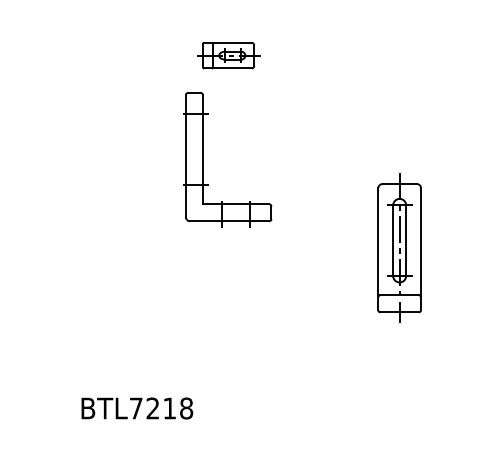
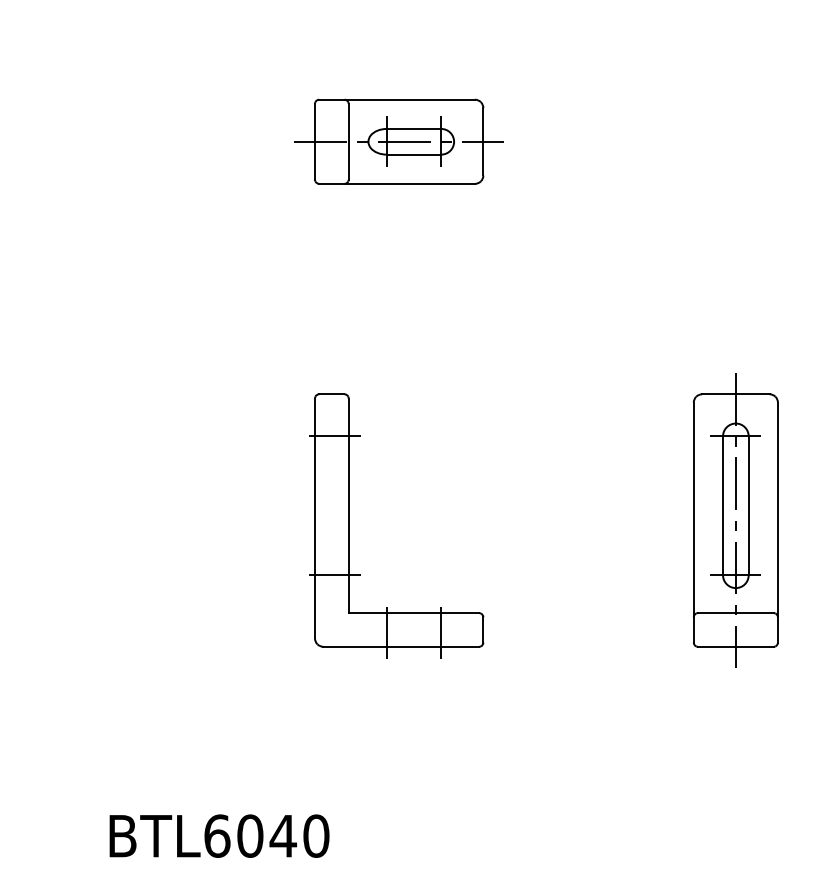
part: (228, 55) -> (398, 141), size x1.67
part: (203, 159) -> (349, 525), moved
text: (161, 408) -> (267, 836), BTL7218 -> BTL6040

